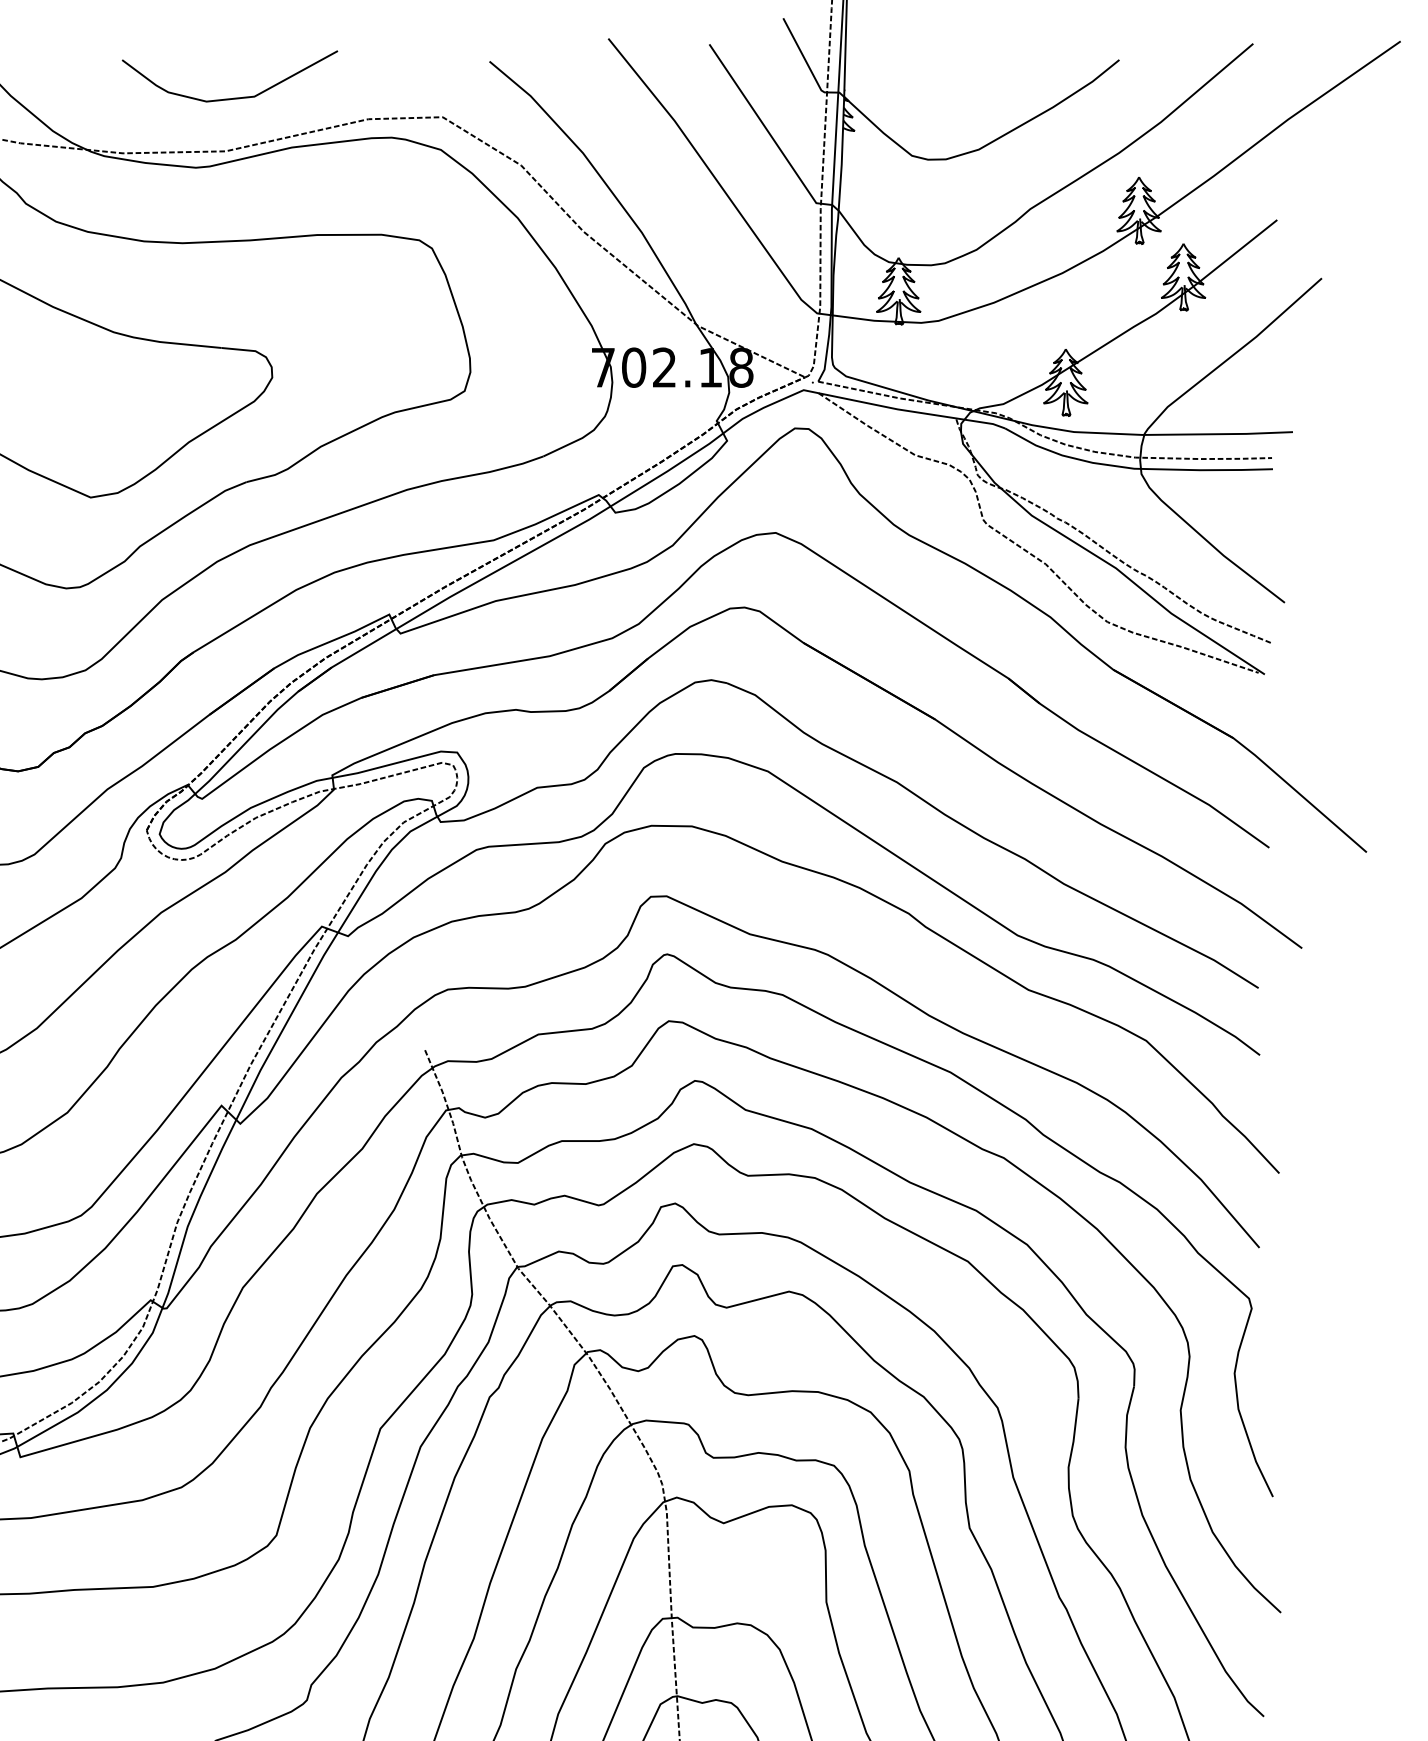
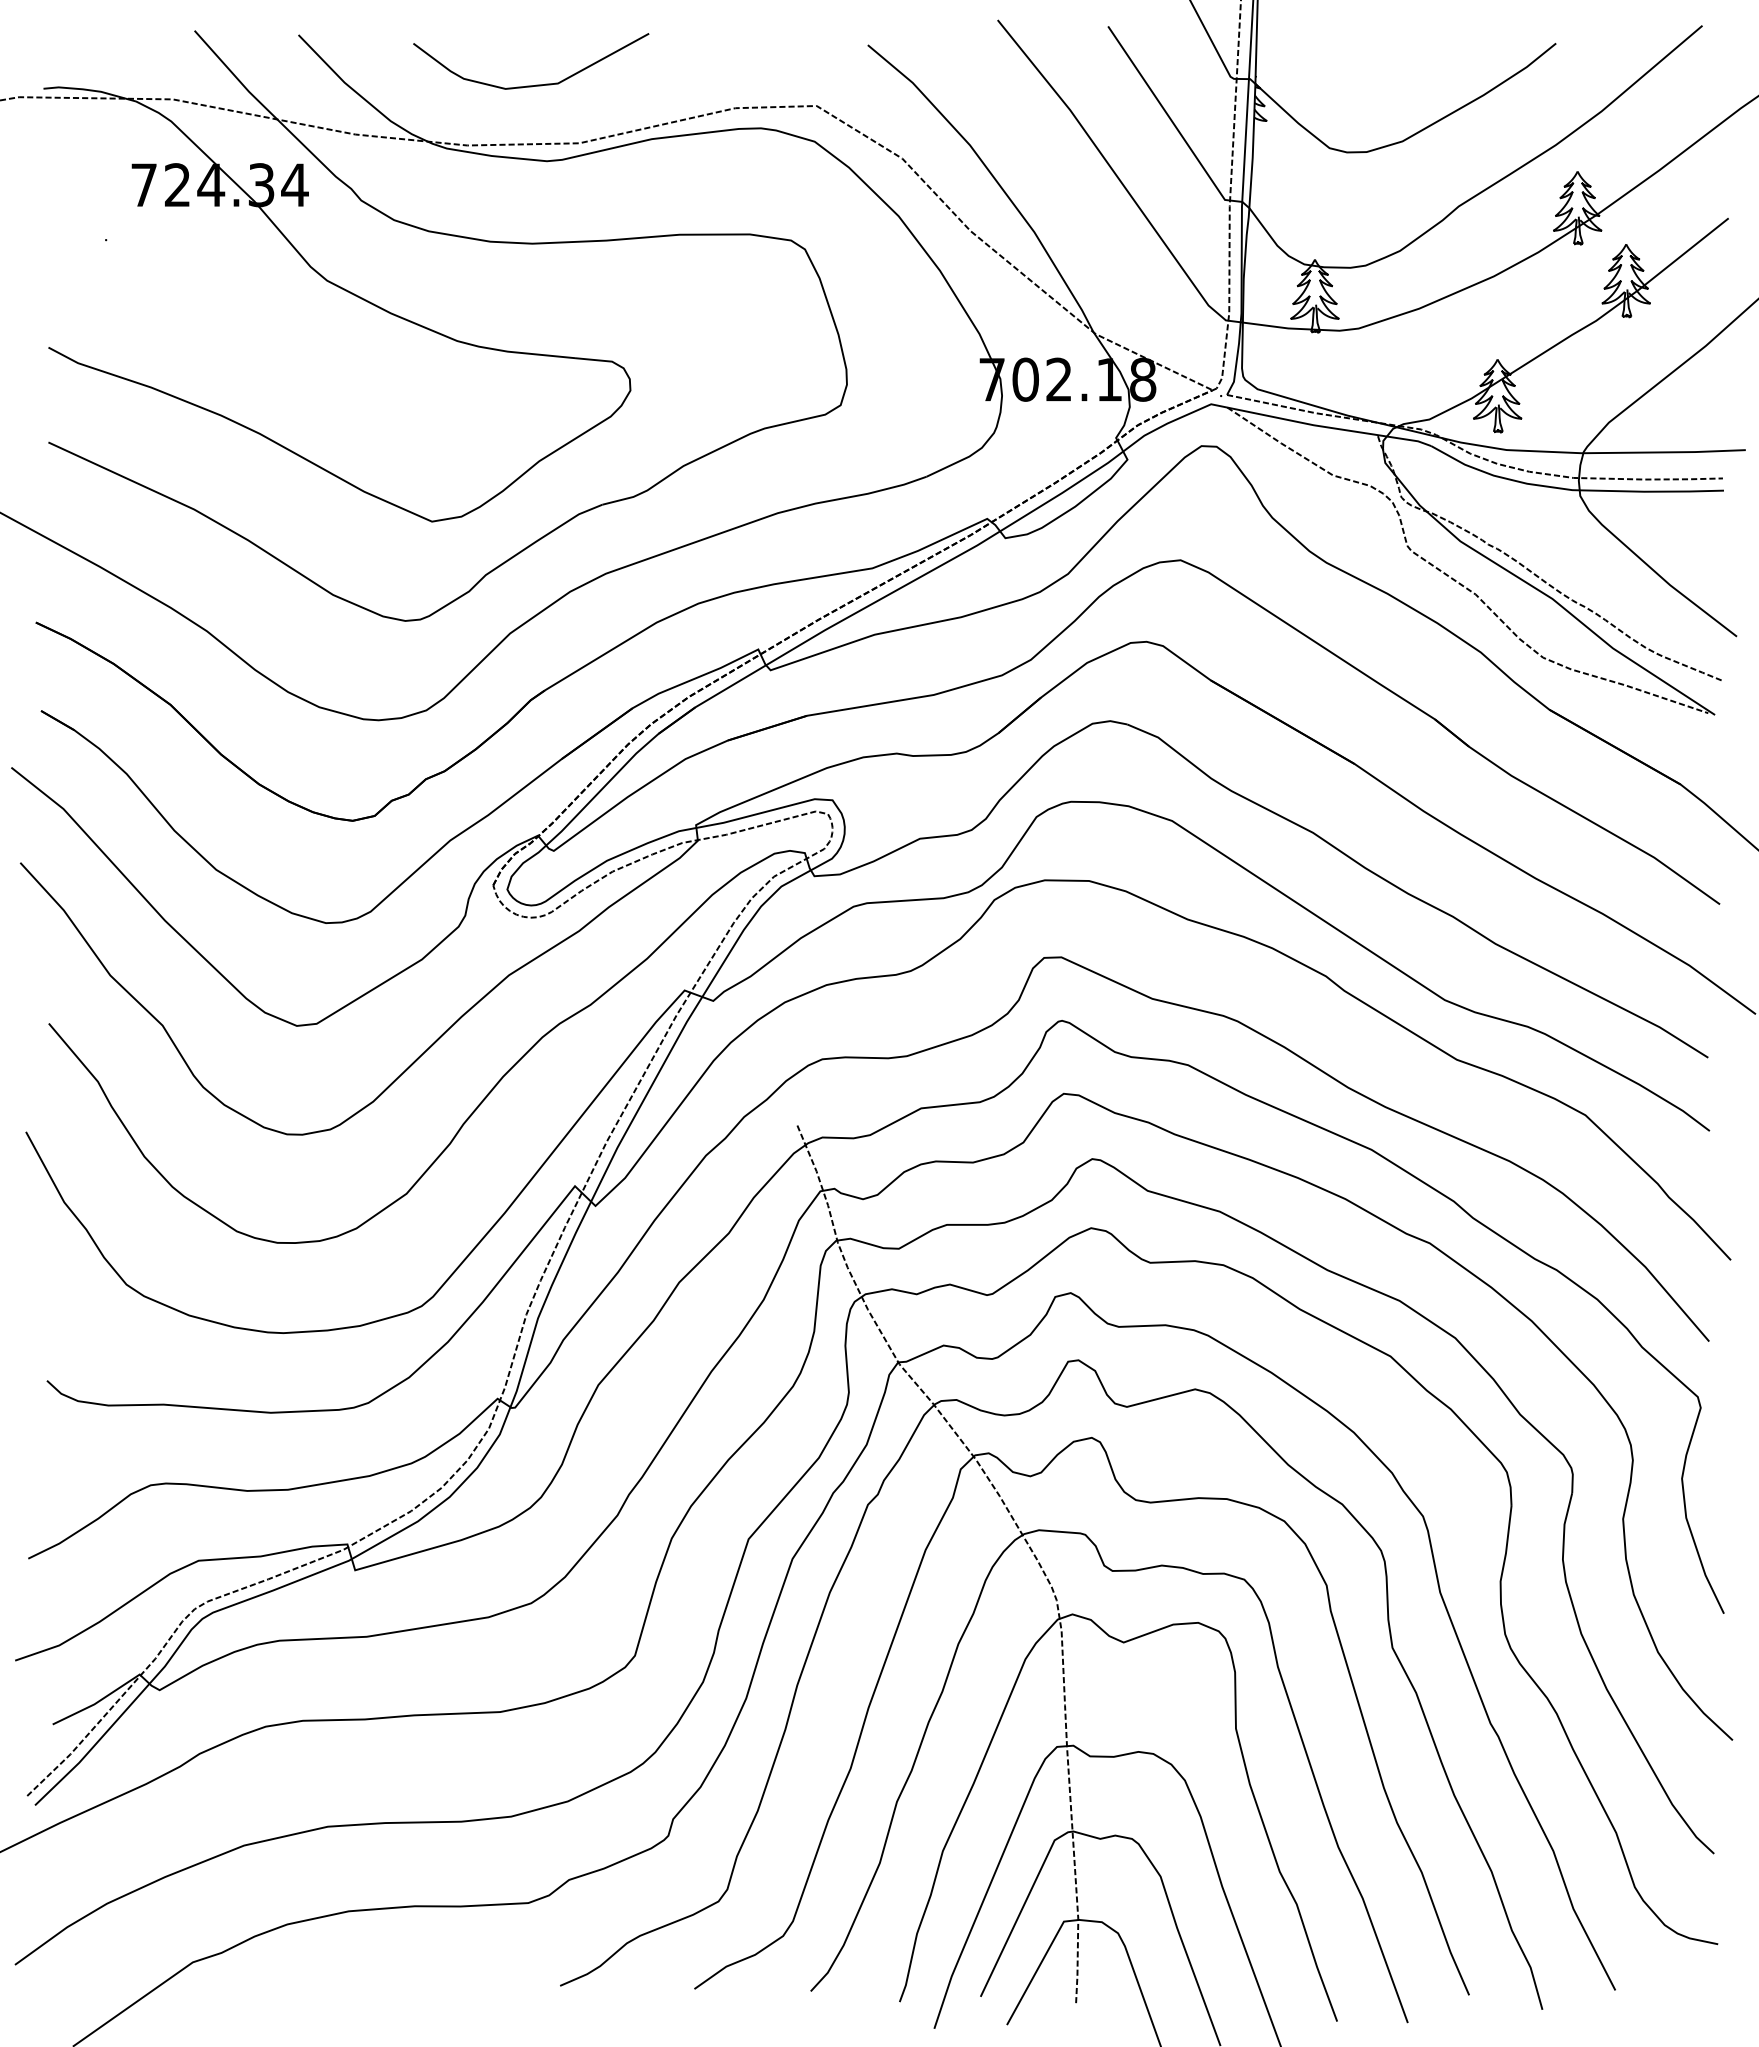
curve: (234, 97) -> (536, 84), moved

